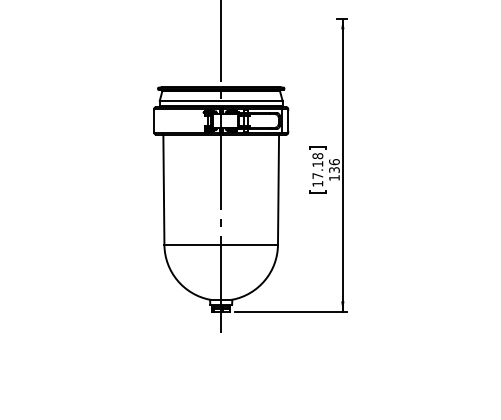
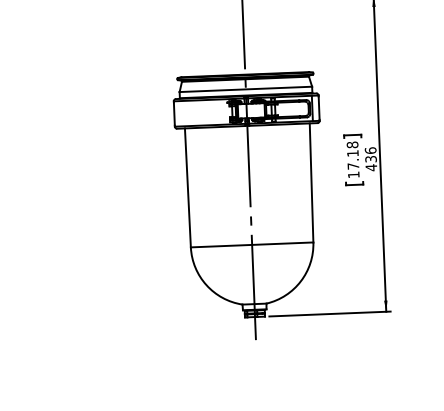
text: (334, 177) -> (371, 167), 136 -> 436

